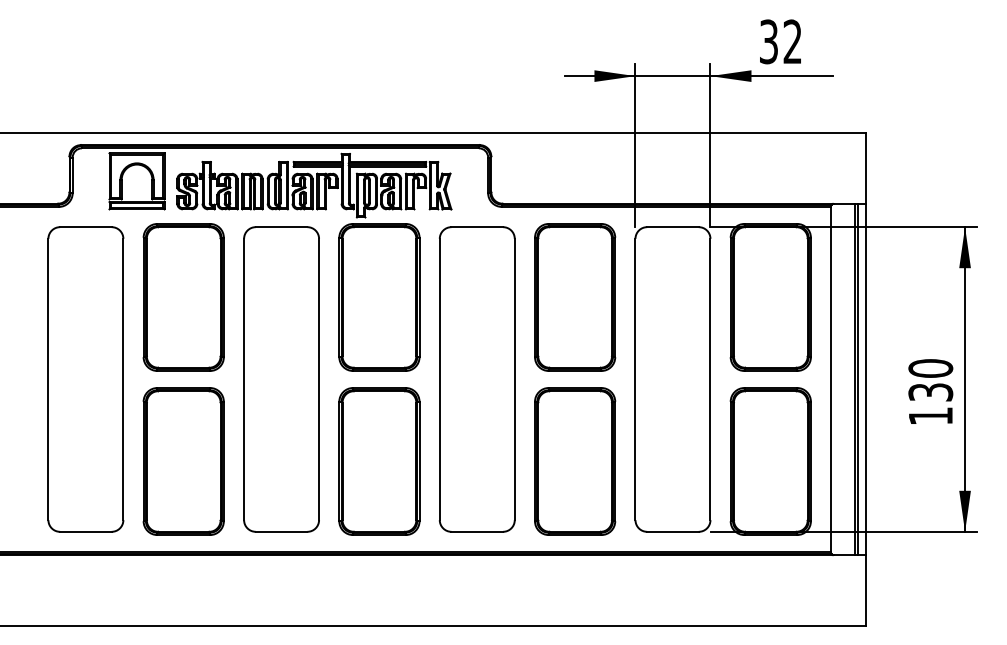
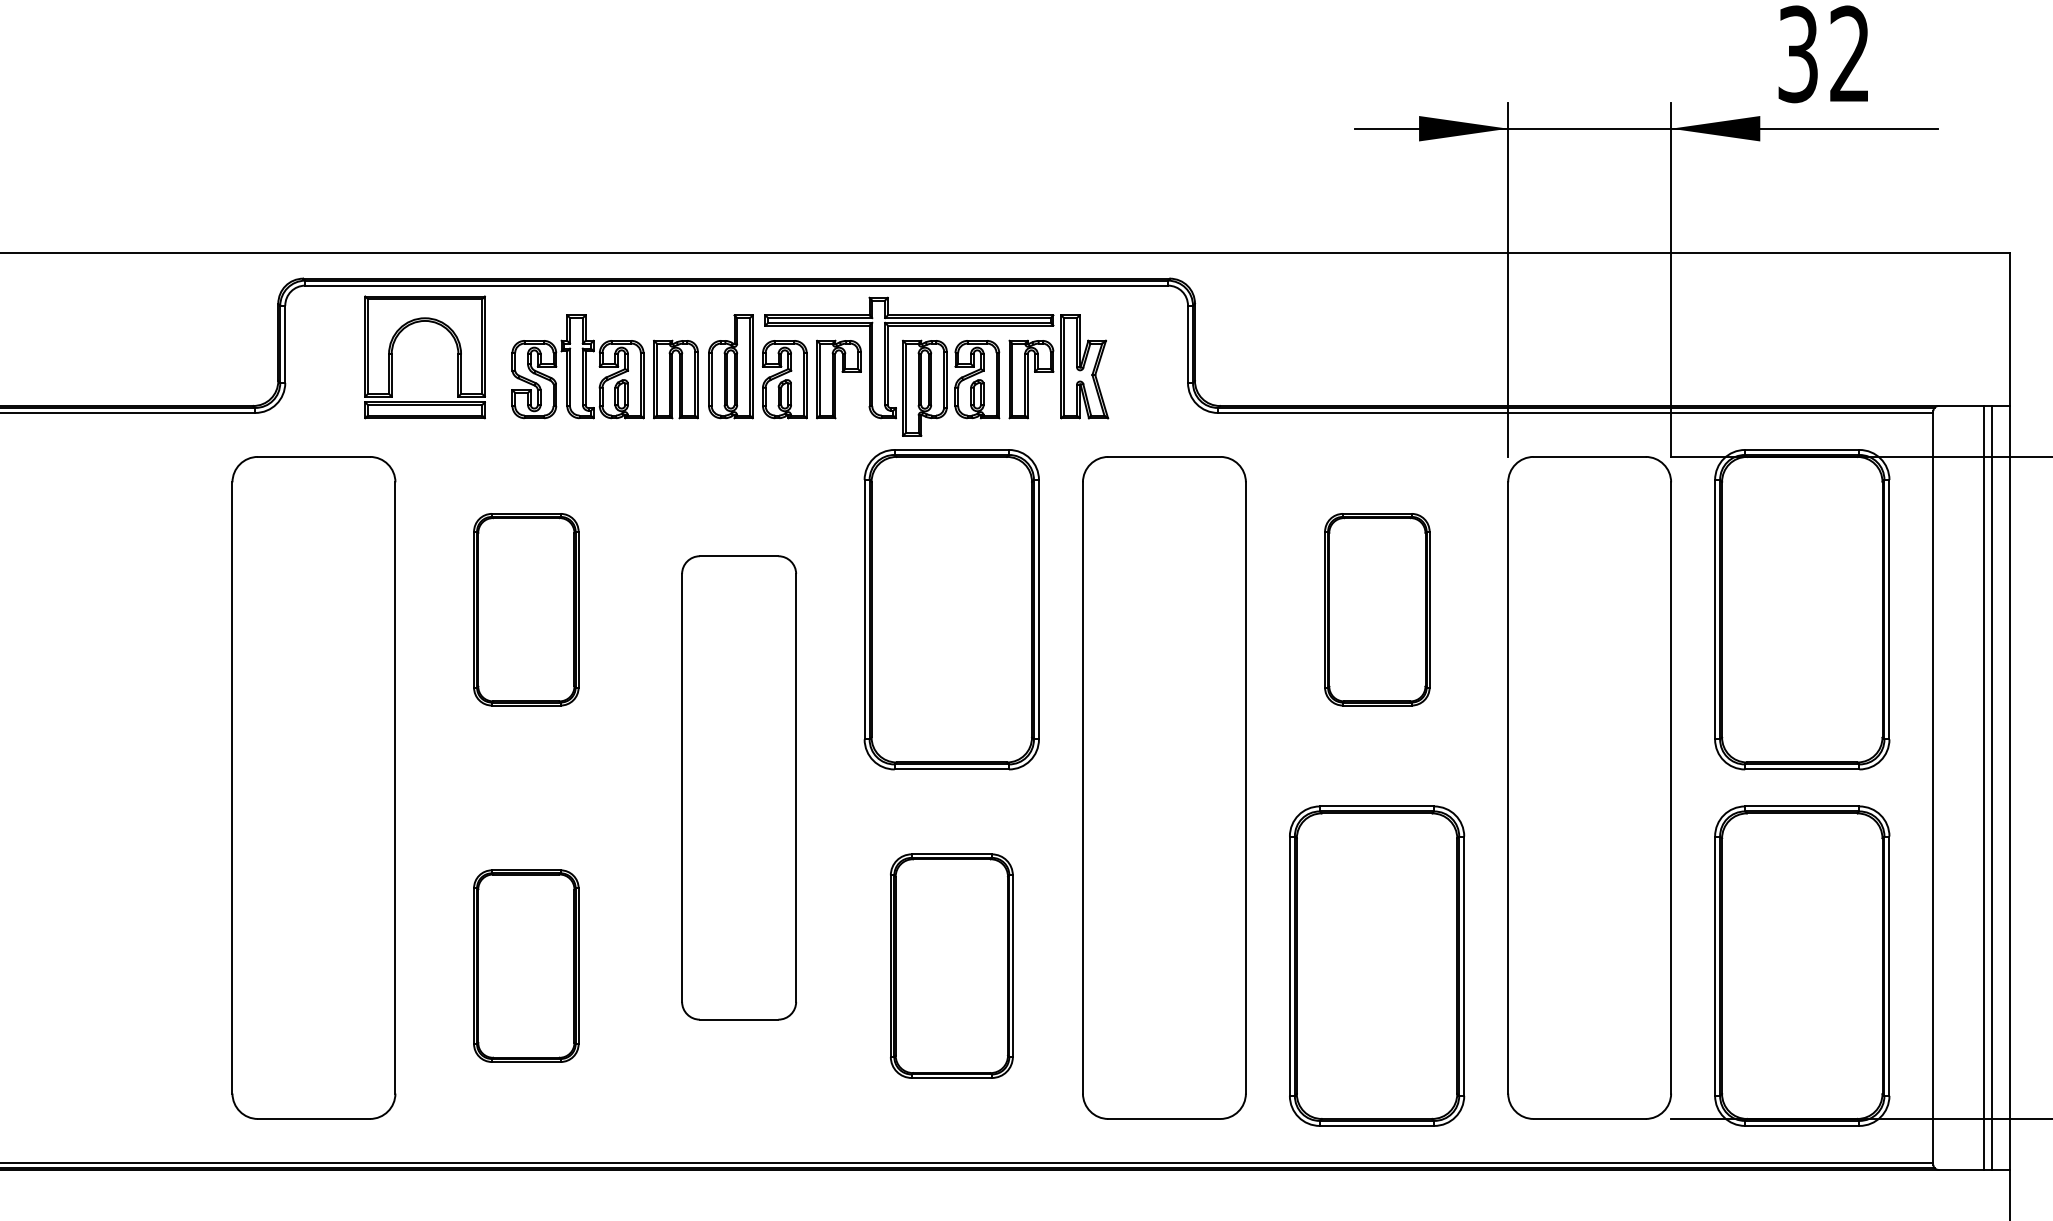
part: (183, 297) -> (526, 609), size x0.6
part: (575, 297) -> (1377, 609), size x0.6
part: (281, 379) -> (738, 787), size x0.7
part: (183, 461) -> (526, 966), size x0.6
part: (379, 461) -> (951, 966), size x0.7

